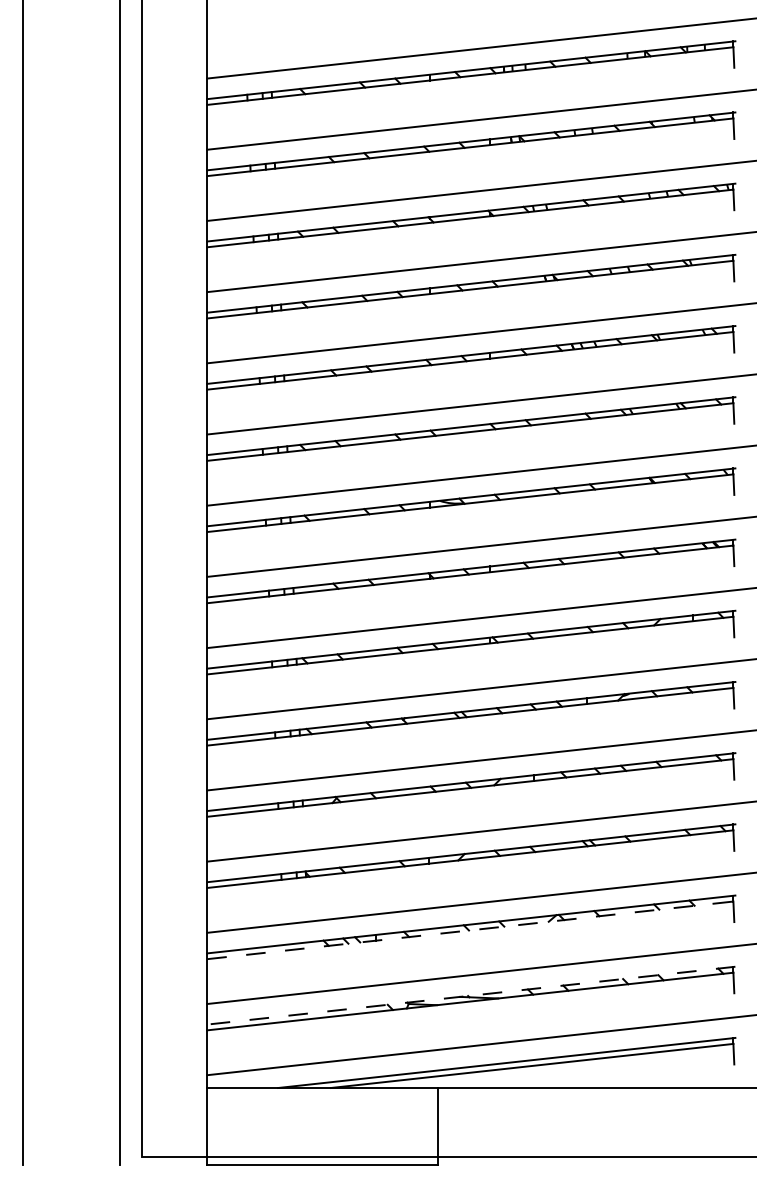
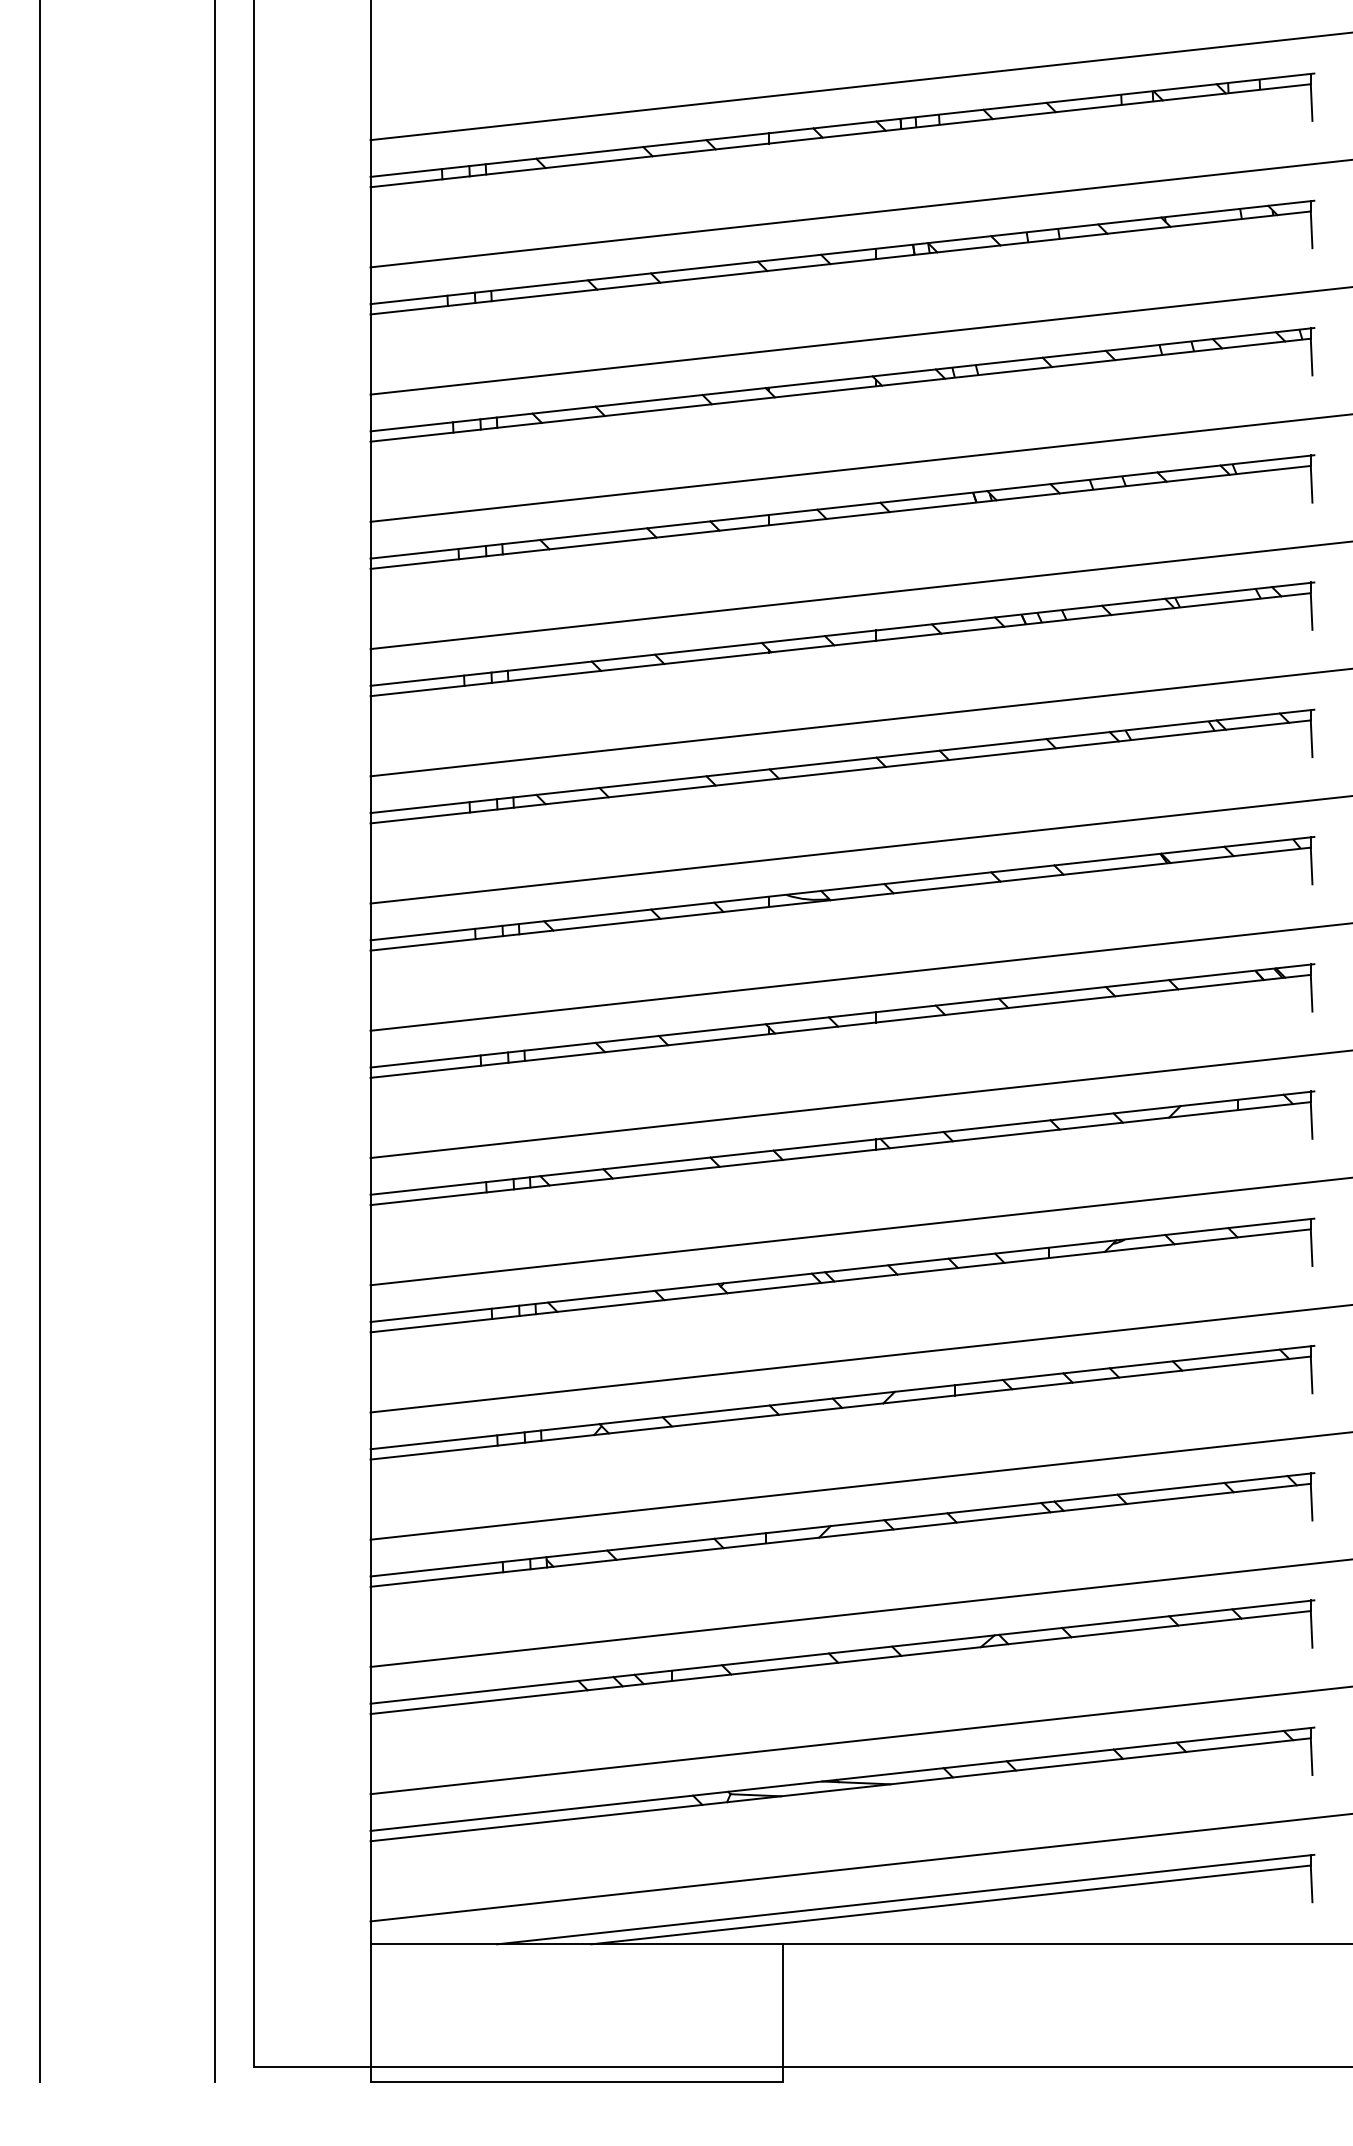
line: (470, 930) -> (840, 1662), dashed -> solid
line: (471, 995) -> (842, 1778), dashed -> solid

